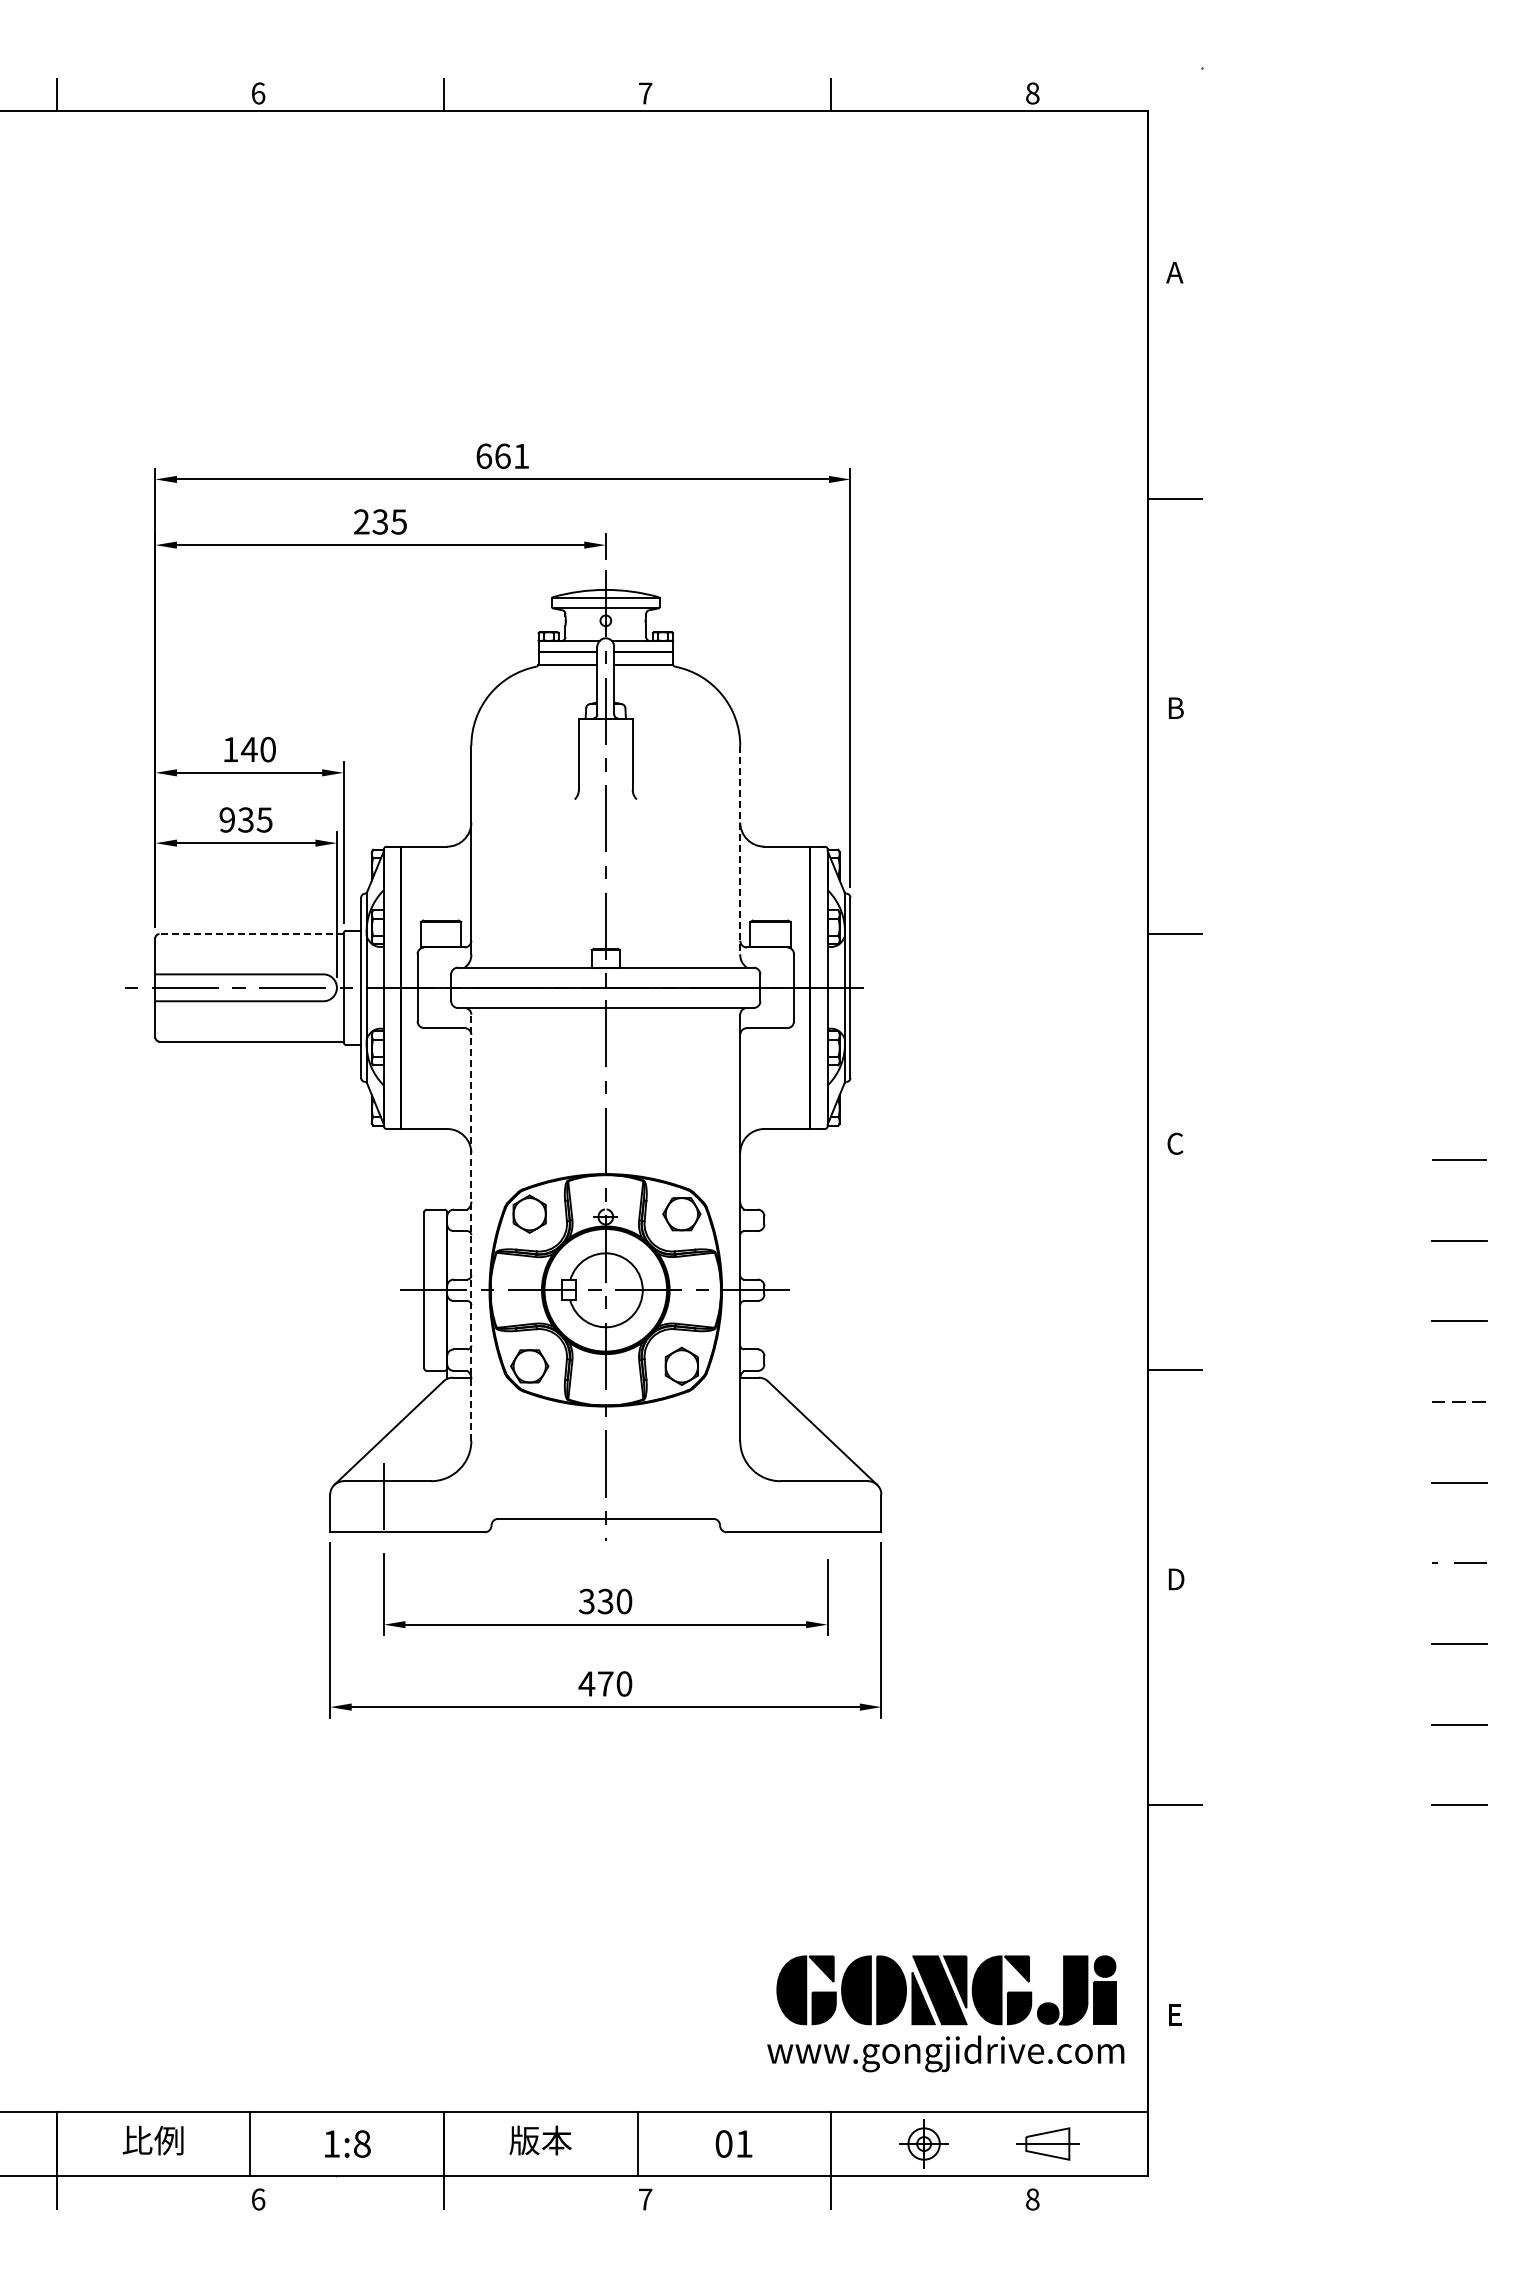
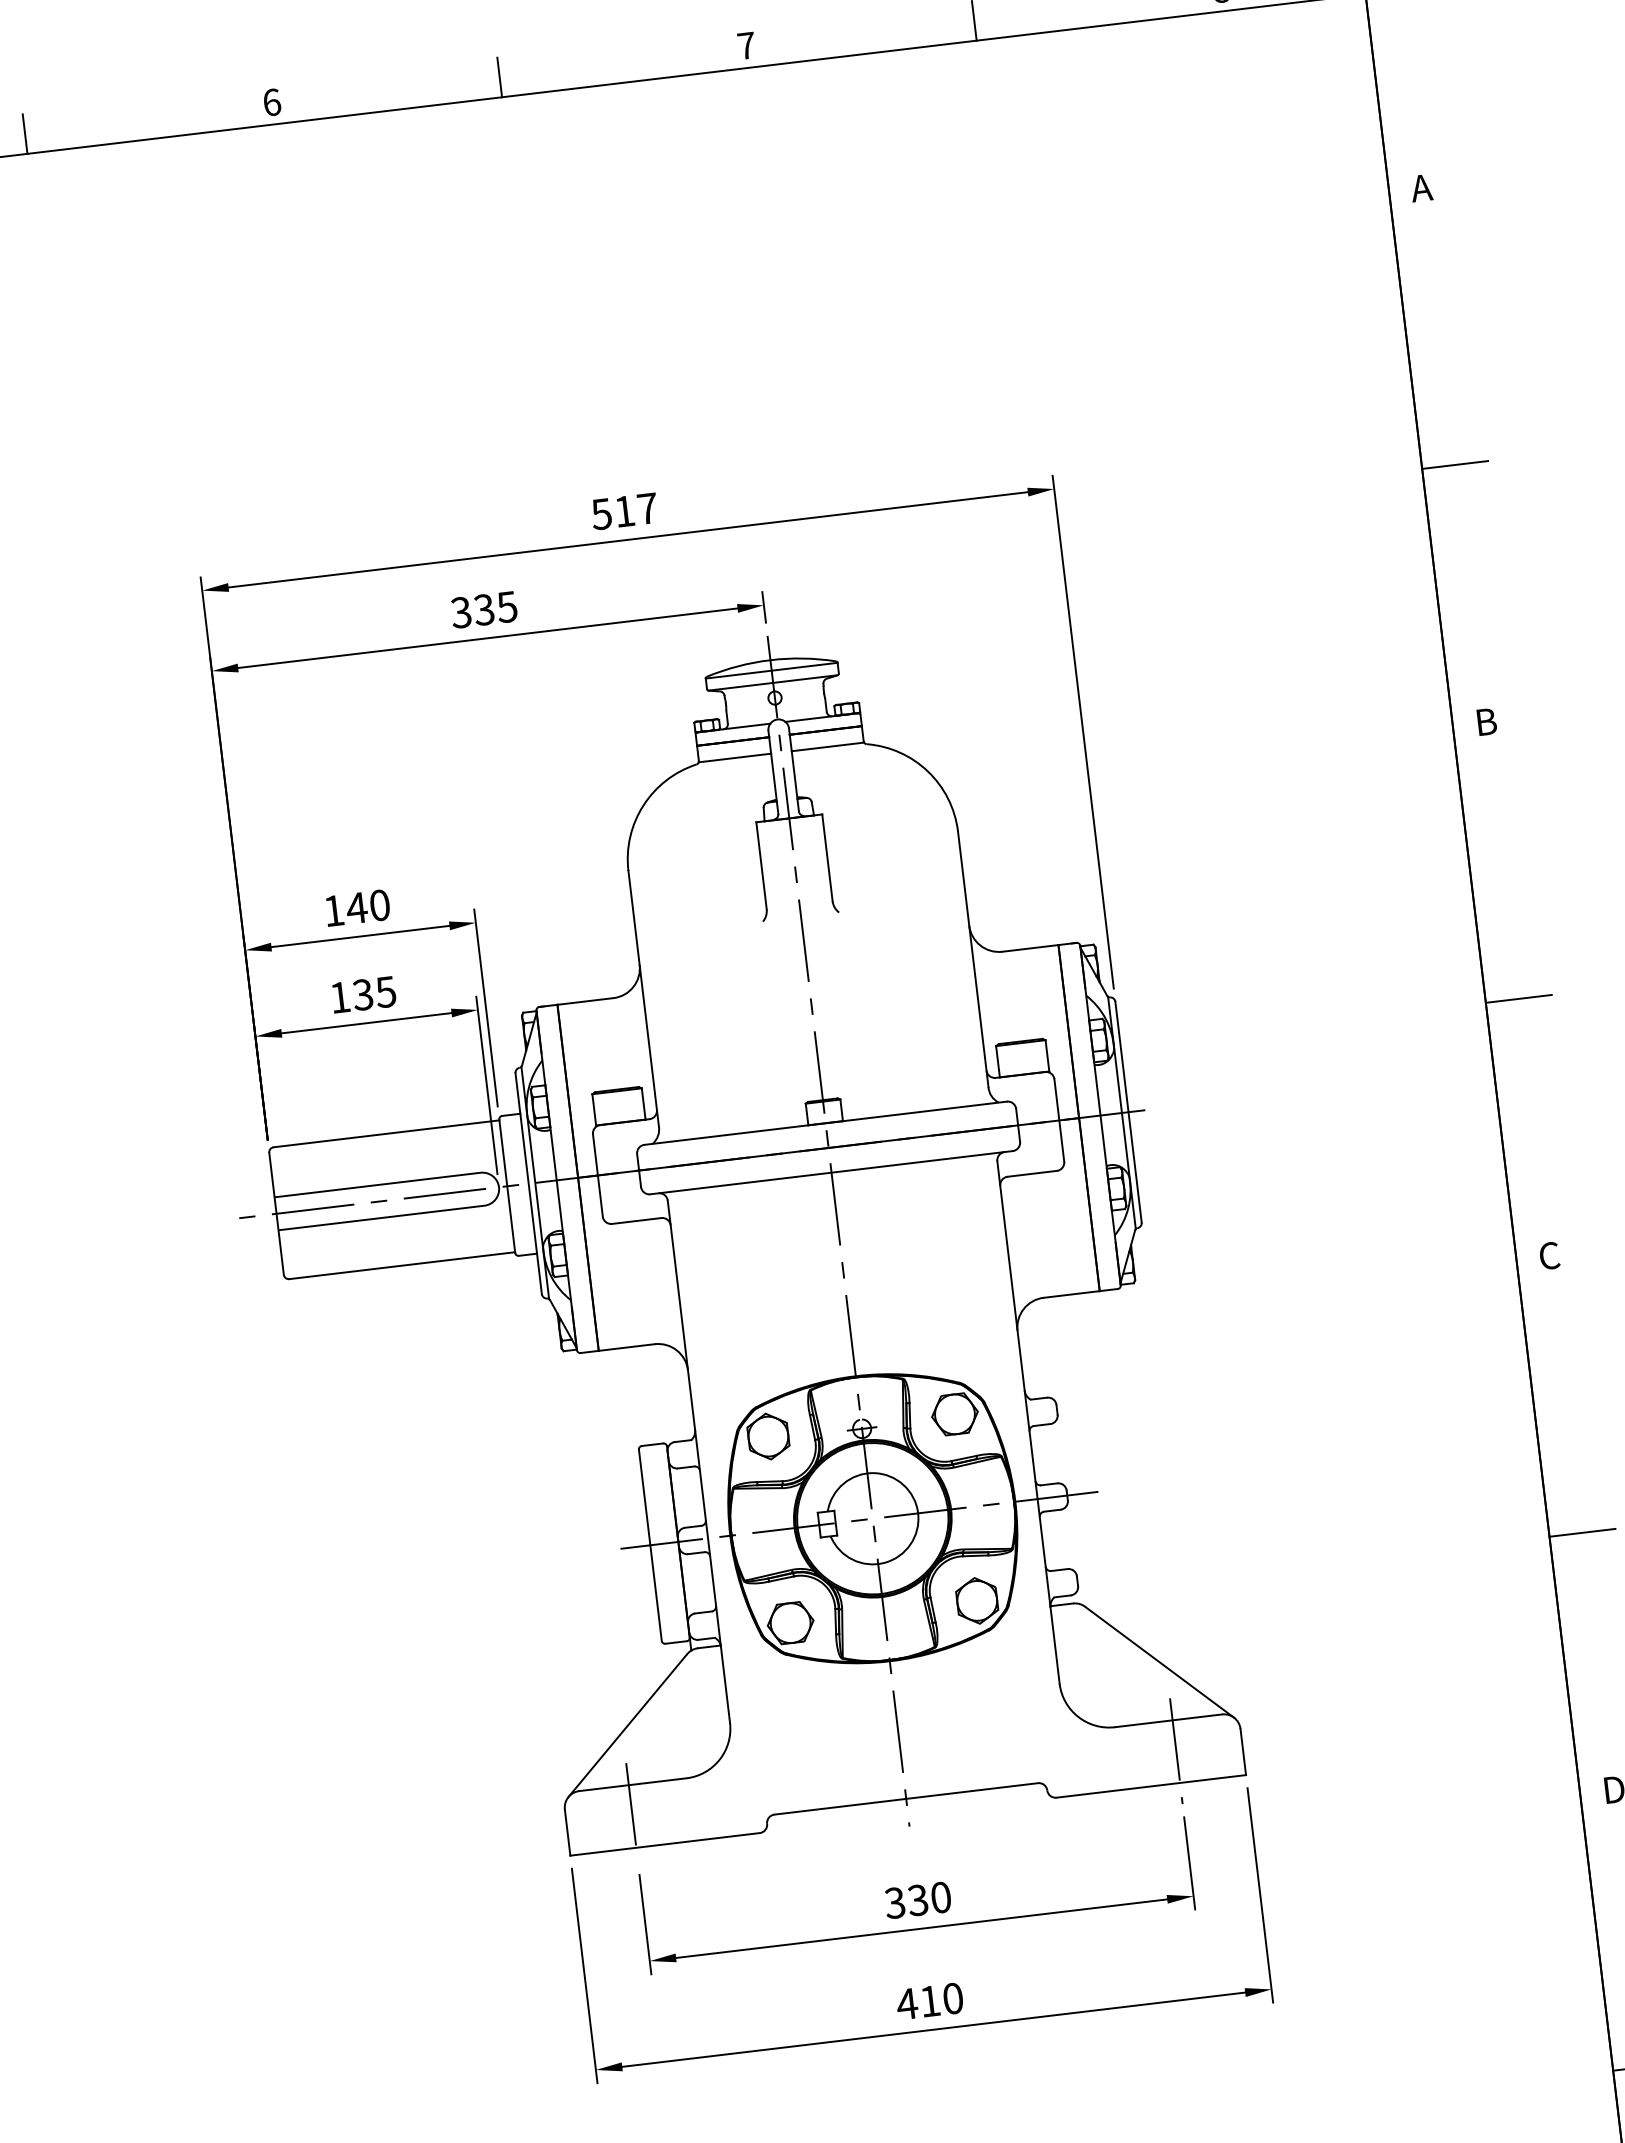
text: (502, 456) -> (624, 511), 661 -> 517
text: (361, 521) -> (460, 612), 235 -> 335
text: (226, 819) -> (339, 997), 935 -> 135
line: (740, 850) -> (973, 959), dashed -> solid
line: (251, 934) -> (386, 1134), dashed -> solid
line: (471, 1227) -> (699, 1461), dashed -> solid
line: (827, 1506) -> (1176, 1751), added
text: (605, 1683) -> (929, 2000), 470 -> 410

